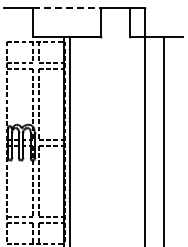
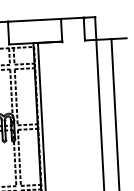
line: (67, 7) -> (34, 20), dashed -> solid

